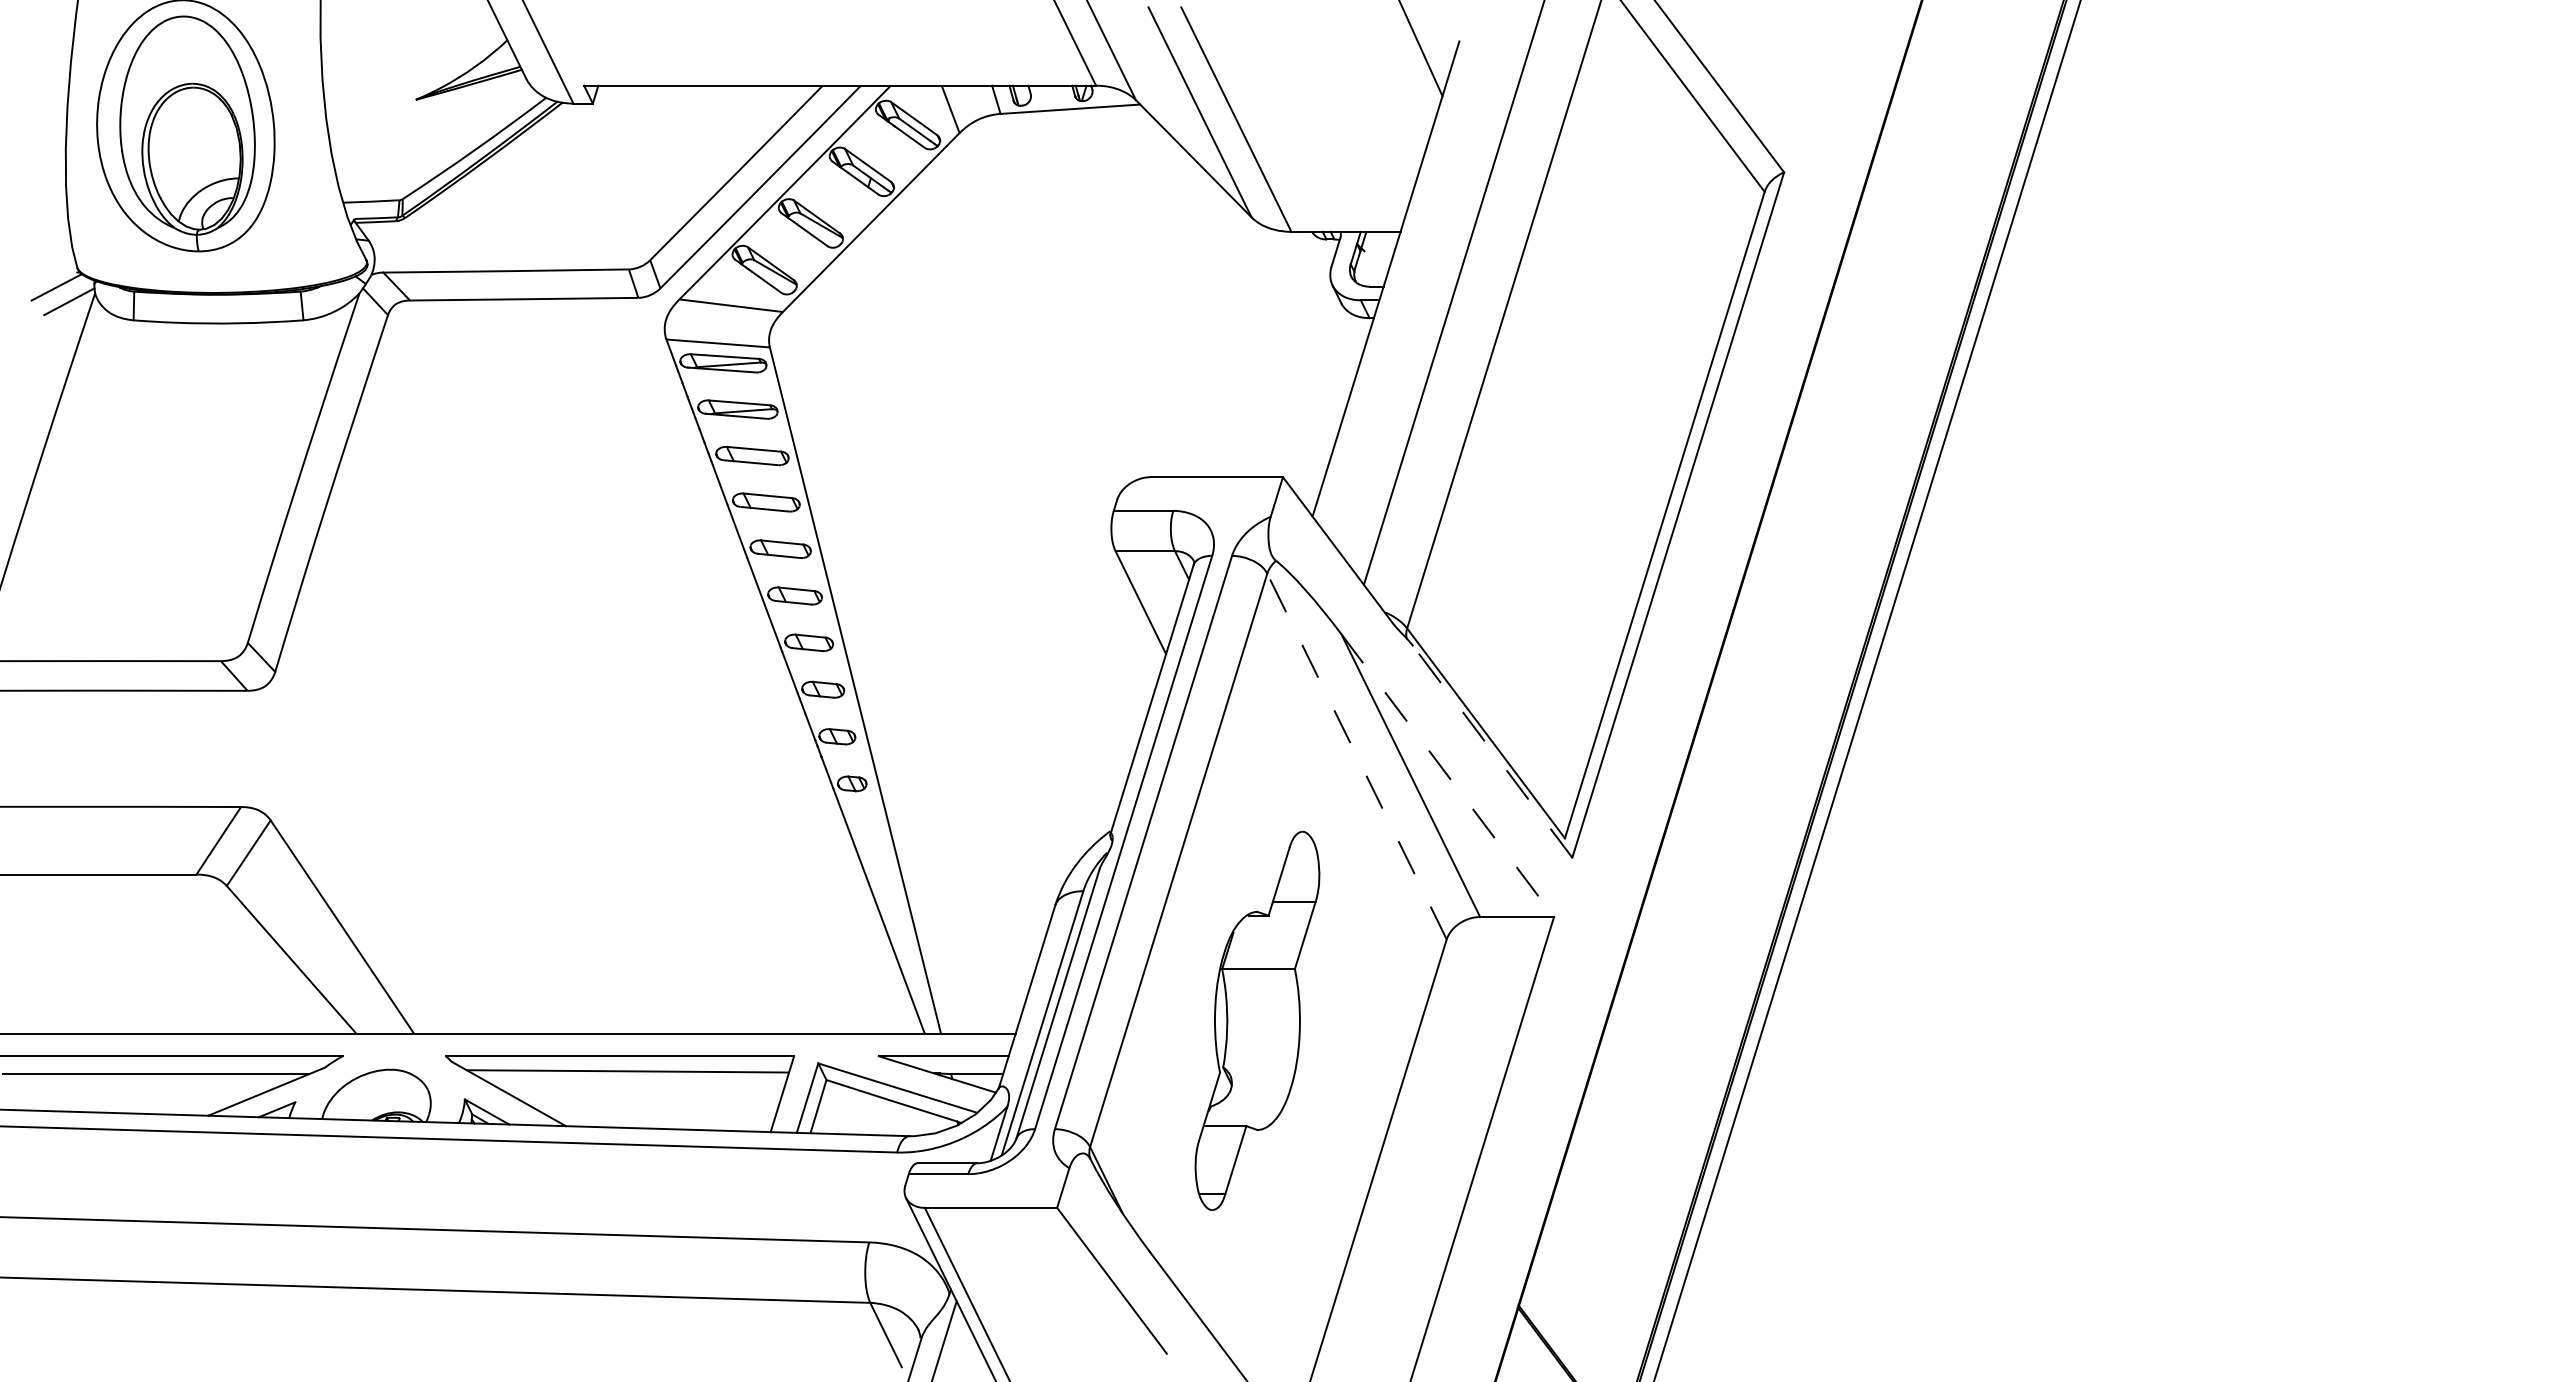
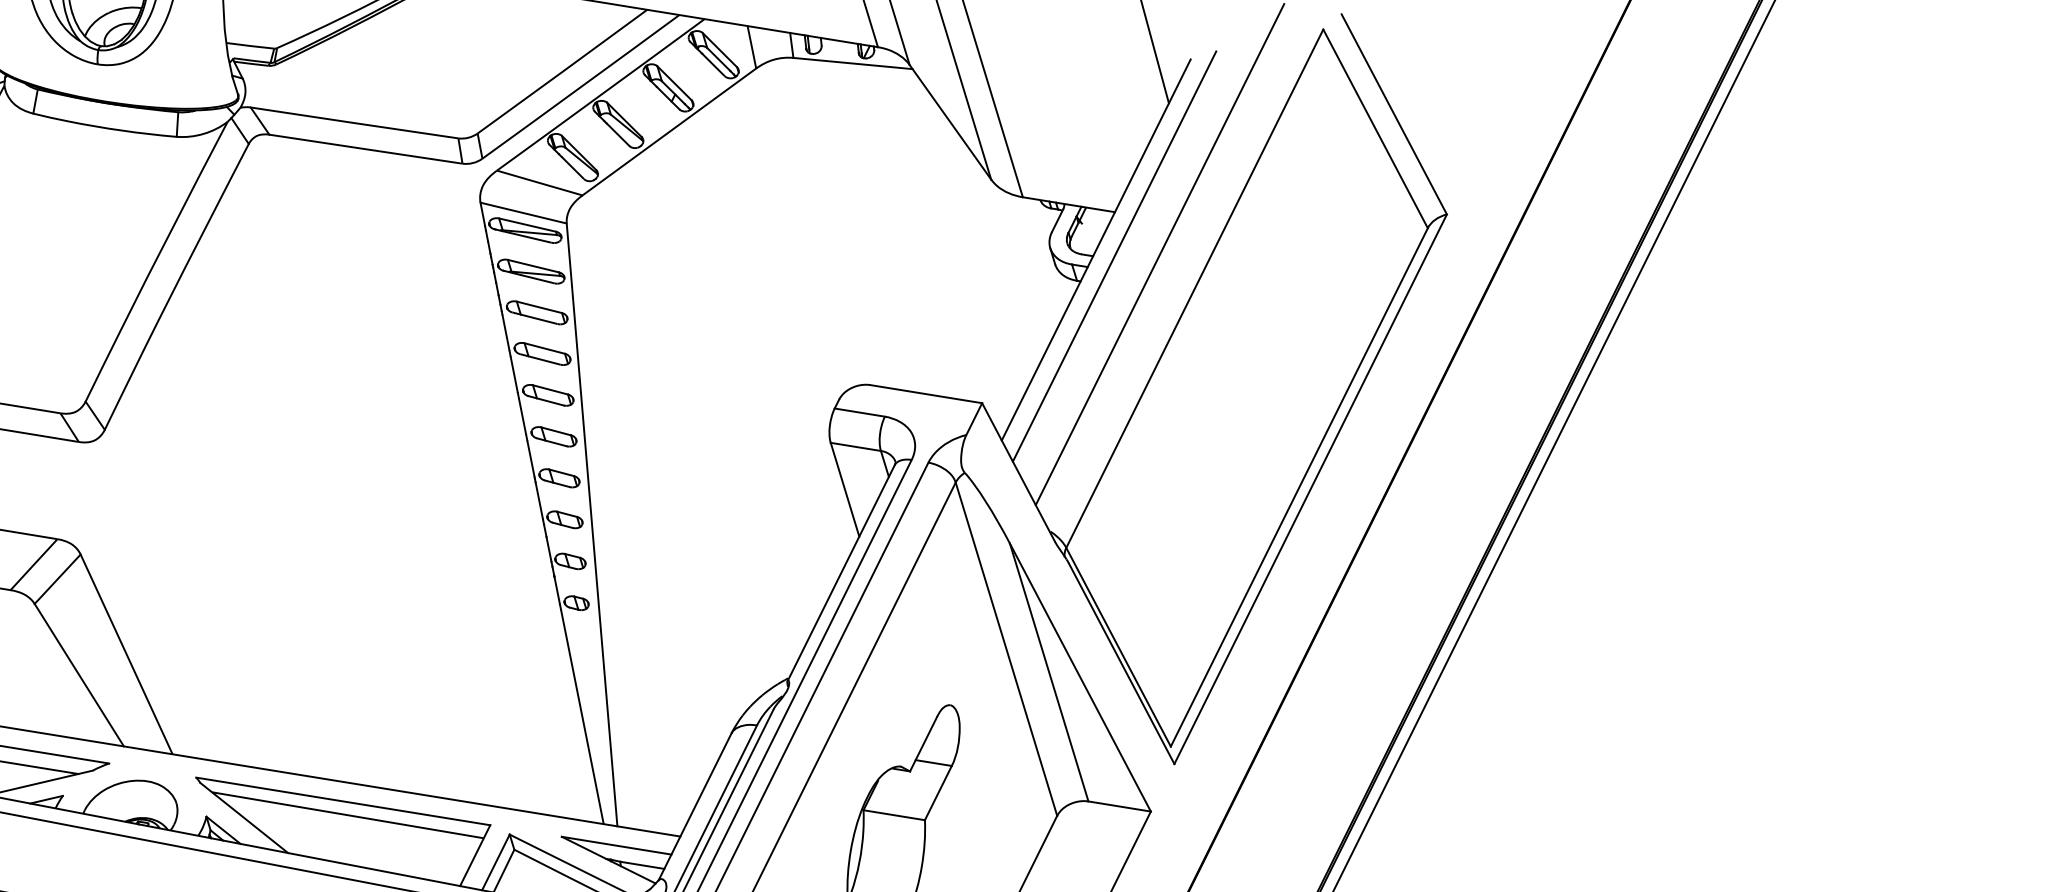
line: (1408, 282) -> (1114, 256), added
line: (1492, 751) -> (1121, 663), dashed -> solid
line: (1357, 756) -> (1006, 649), dashed -> solid
line: (1447, 775) -> (1080, 677), dashed -> solid

